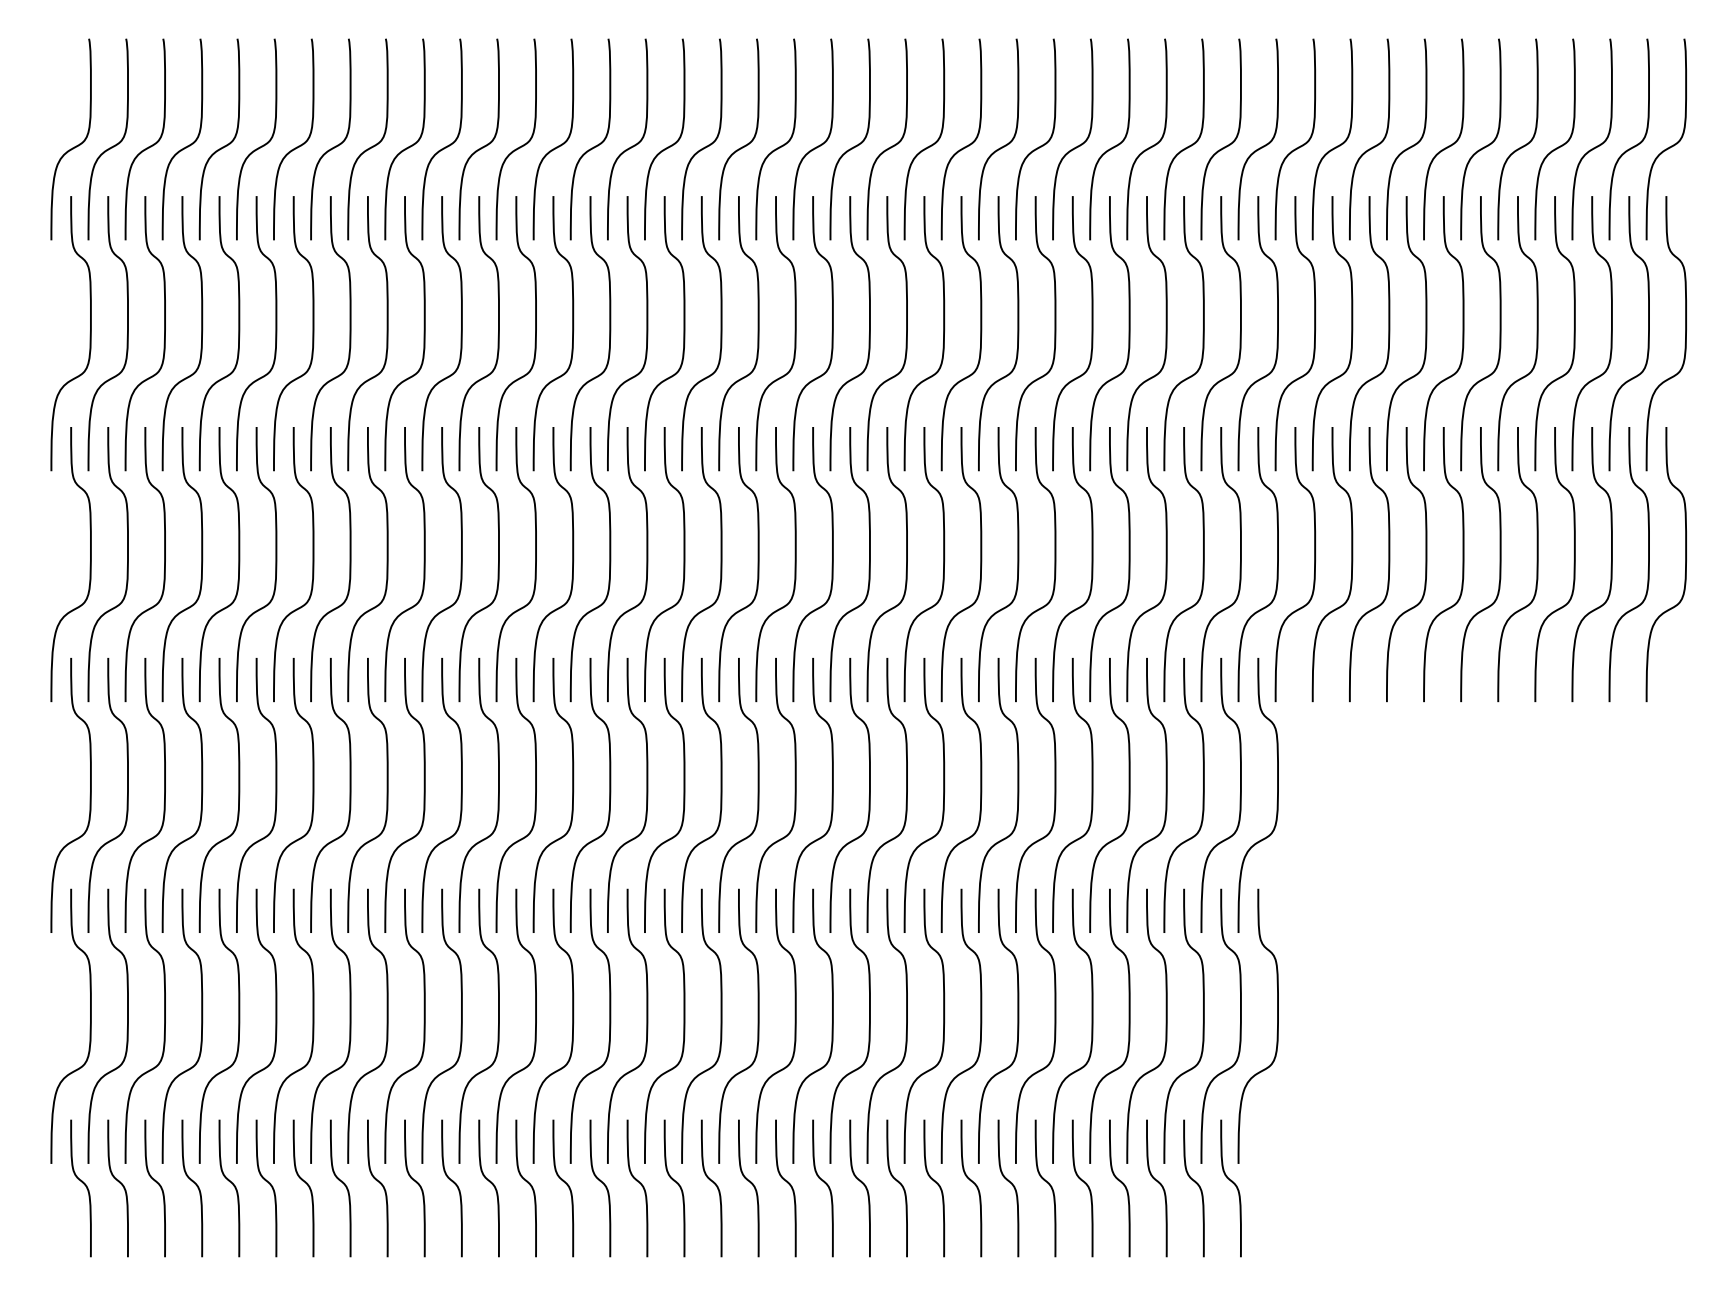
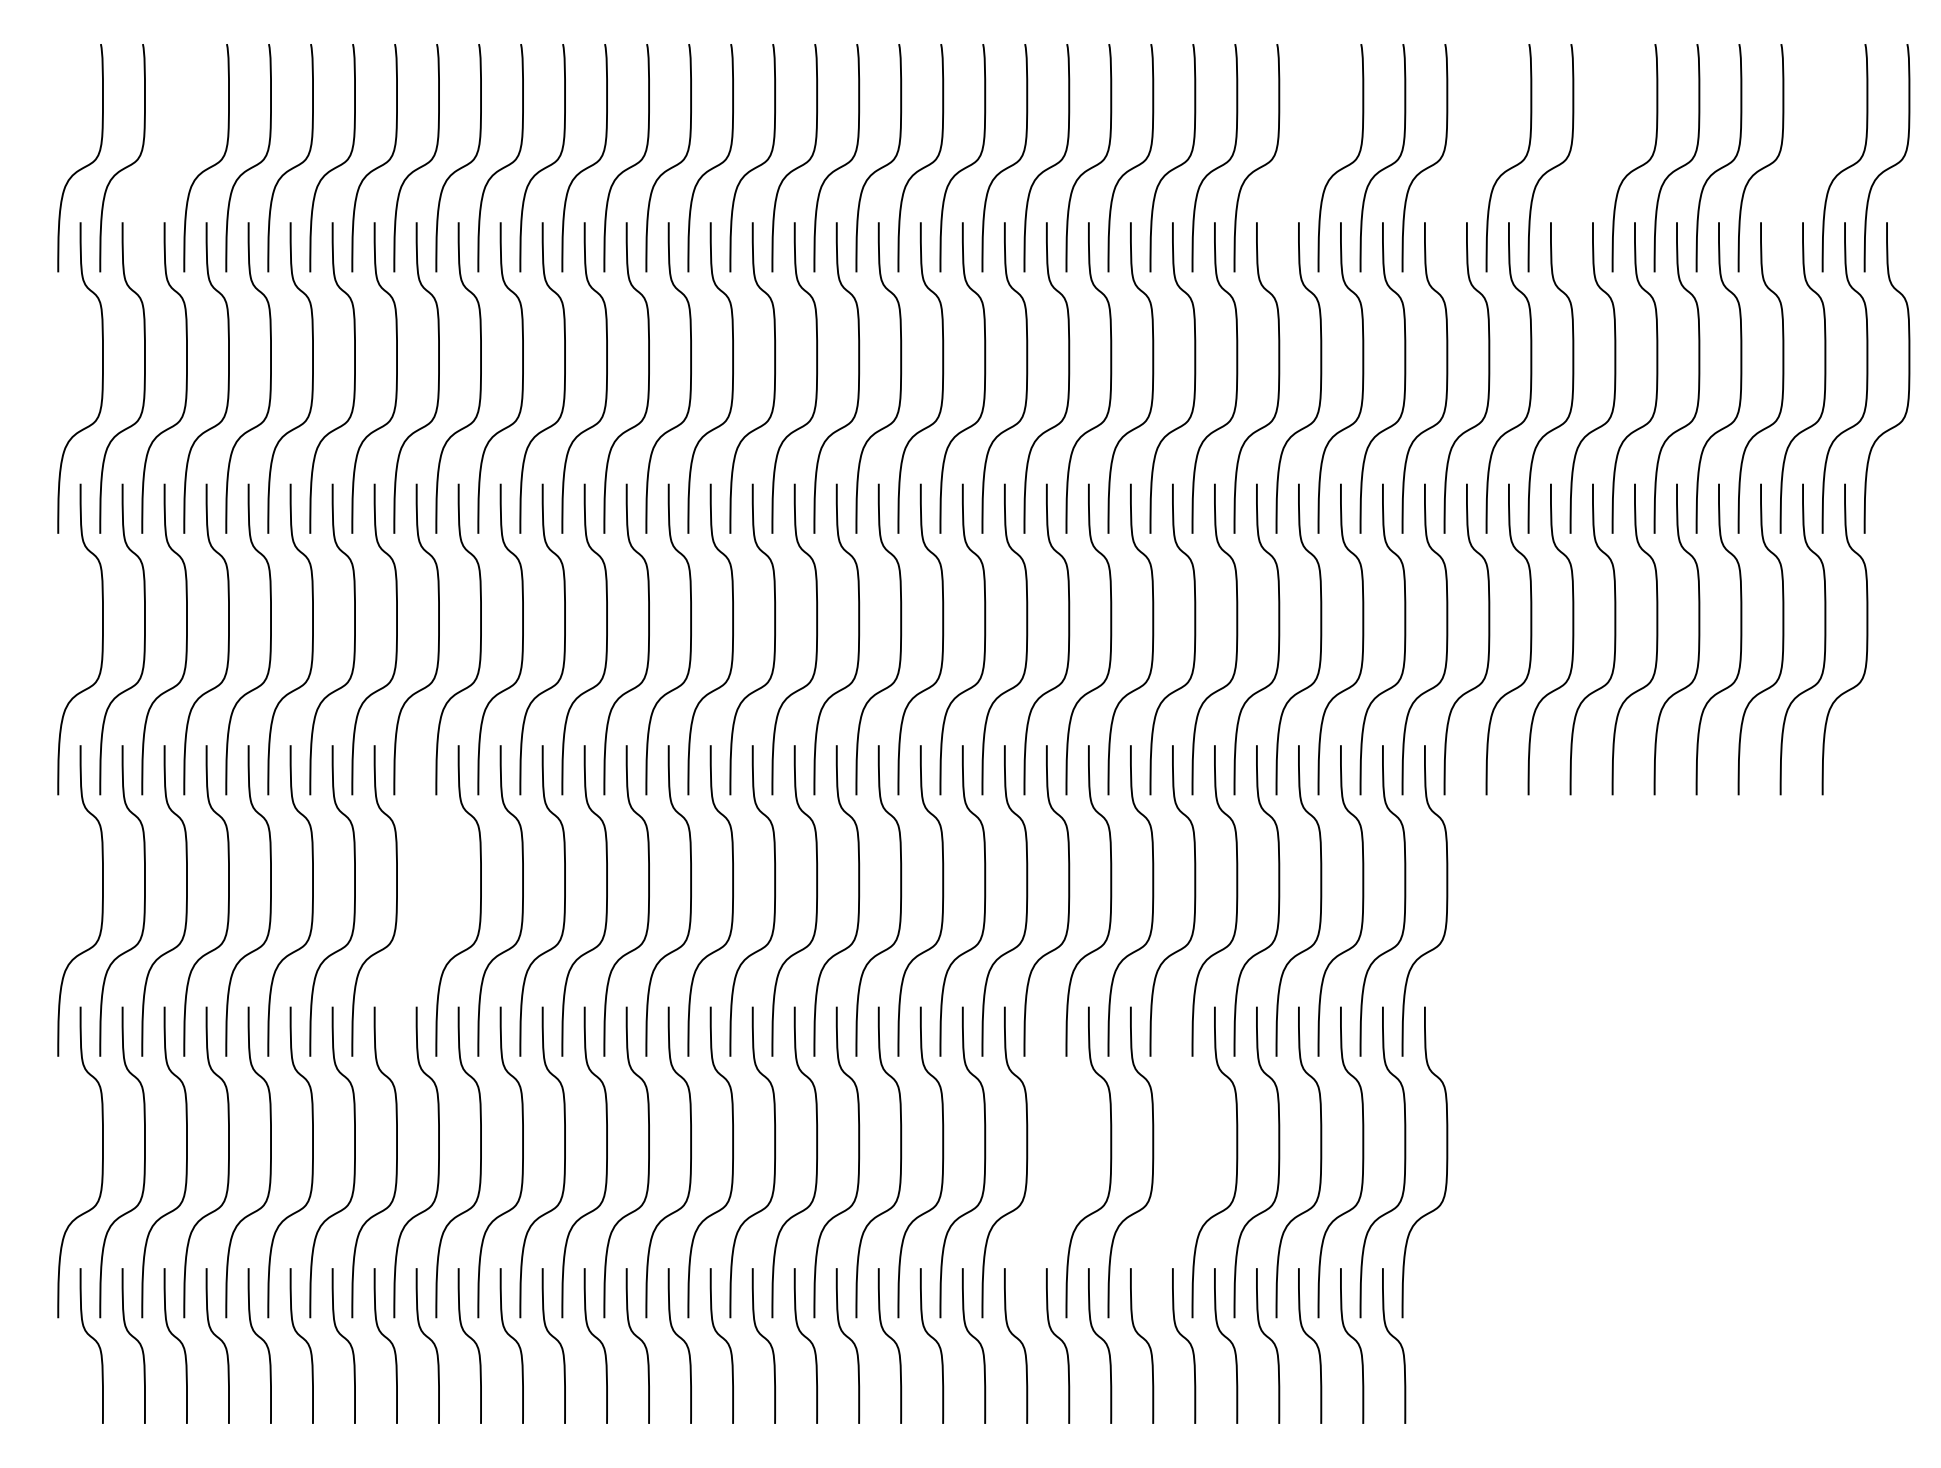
curve: (148, 146) -> (168, 166), removed
curve: (1150, 146) -> (1302, 166), removed
curve: (1298, 146) -> (1470, 166), removed
curve: (1409, 146) -> (1596, 166), removed
curve: (1595, 146) -> (1806, 166), removed
curve: (1685, 564) -> (1908, 639), removed
curve: (386, 795) -> (437, 901), removed
curve: (943, 1025) -> (1068, 1161), removed
curve: (1054, 1025) -> (1194, 1161), removed

